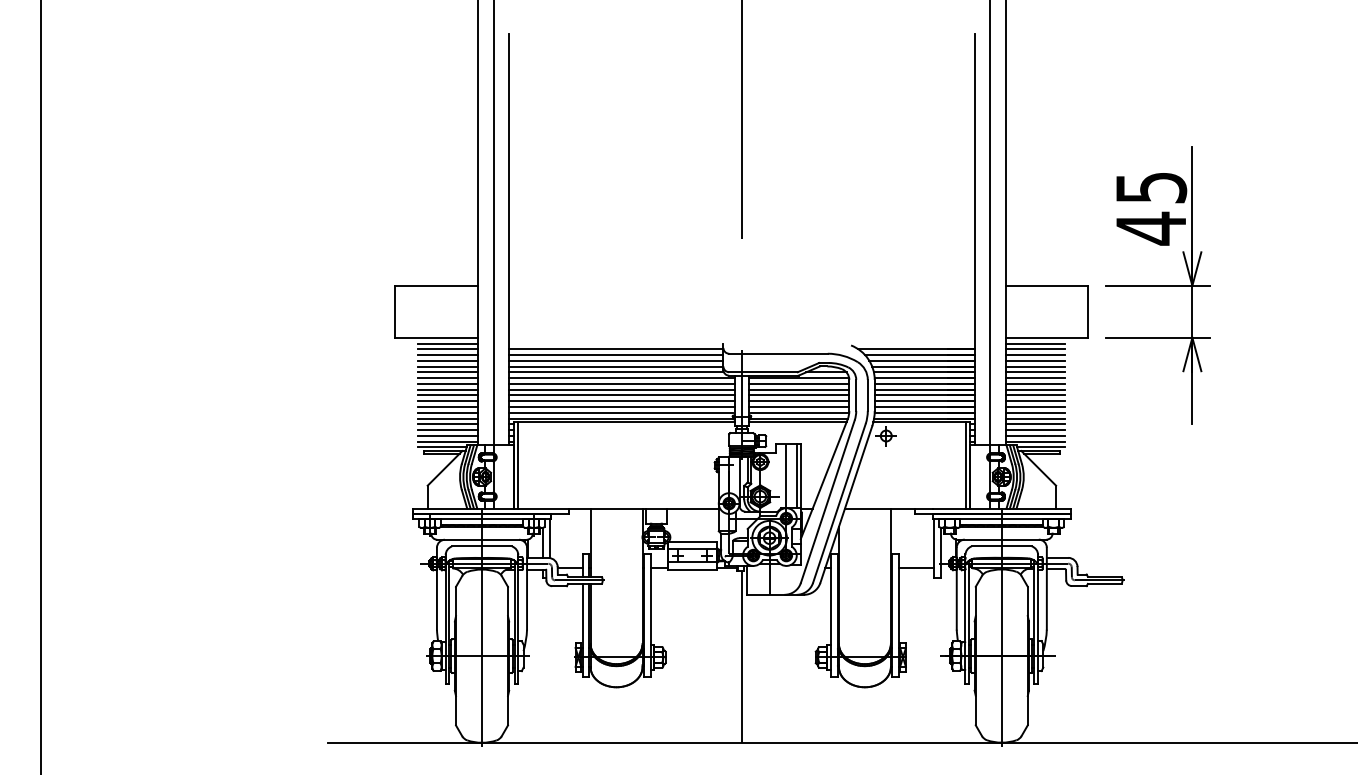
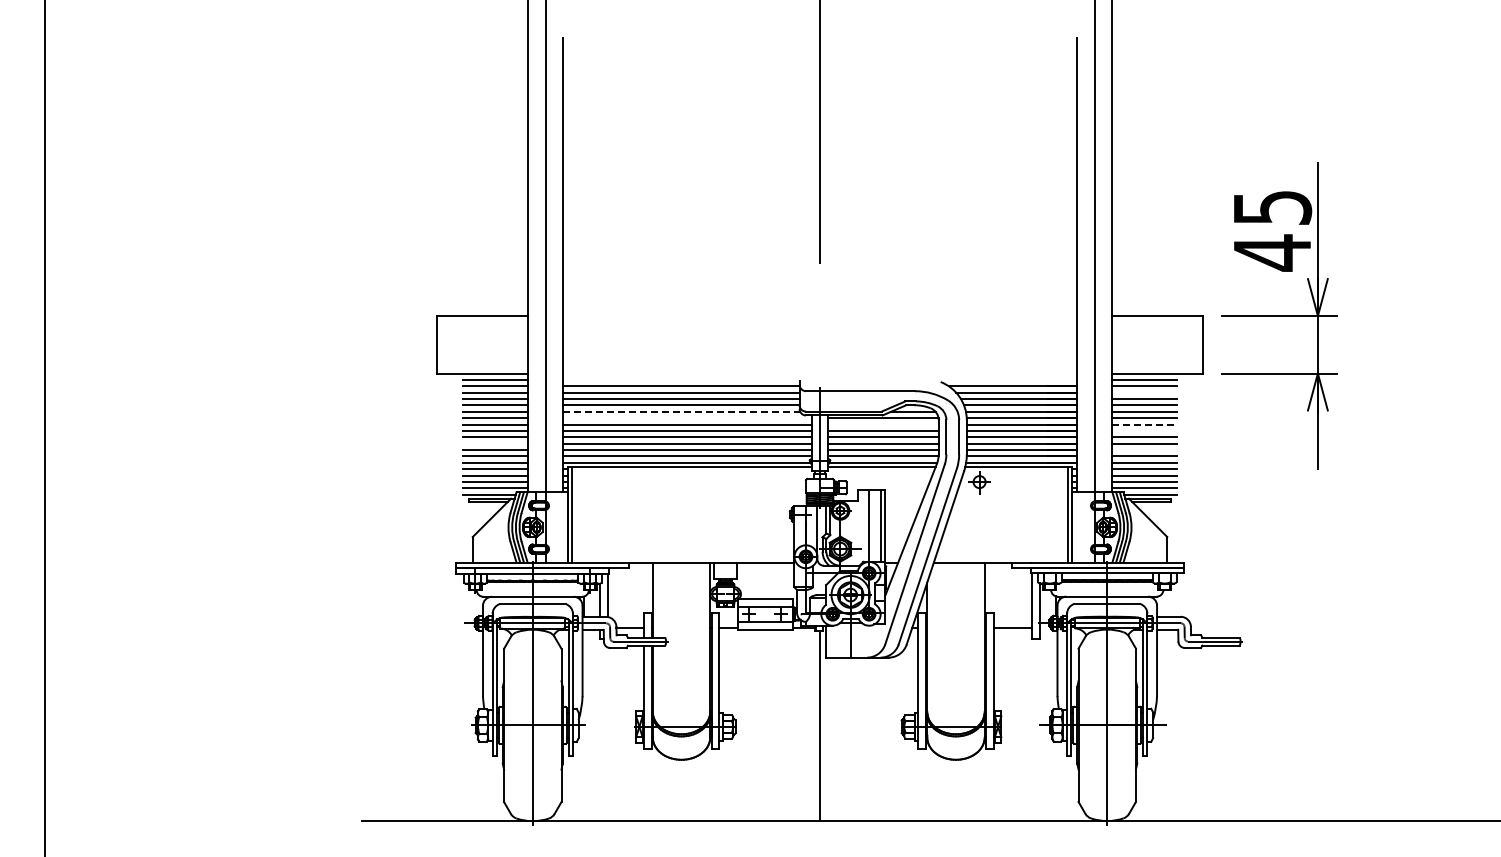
line: (1035, 354) -> (1144, 392), removed
line: (616, 372) -> (681, 411), solid -> dashed
line: (621, 378) -> (687, 418), removed
line: (798, 383) -> (882, 424), removed
line: (1035, 383) -> (1144, 424), solid -> dashed
line: (1035, 389) -> (1144, 430), removed
line: (448, 401) -> (495, 443), removed
line: (1035, 407) -> (1144, 450), removed

